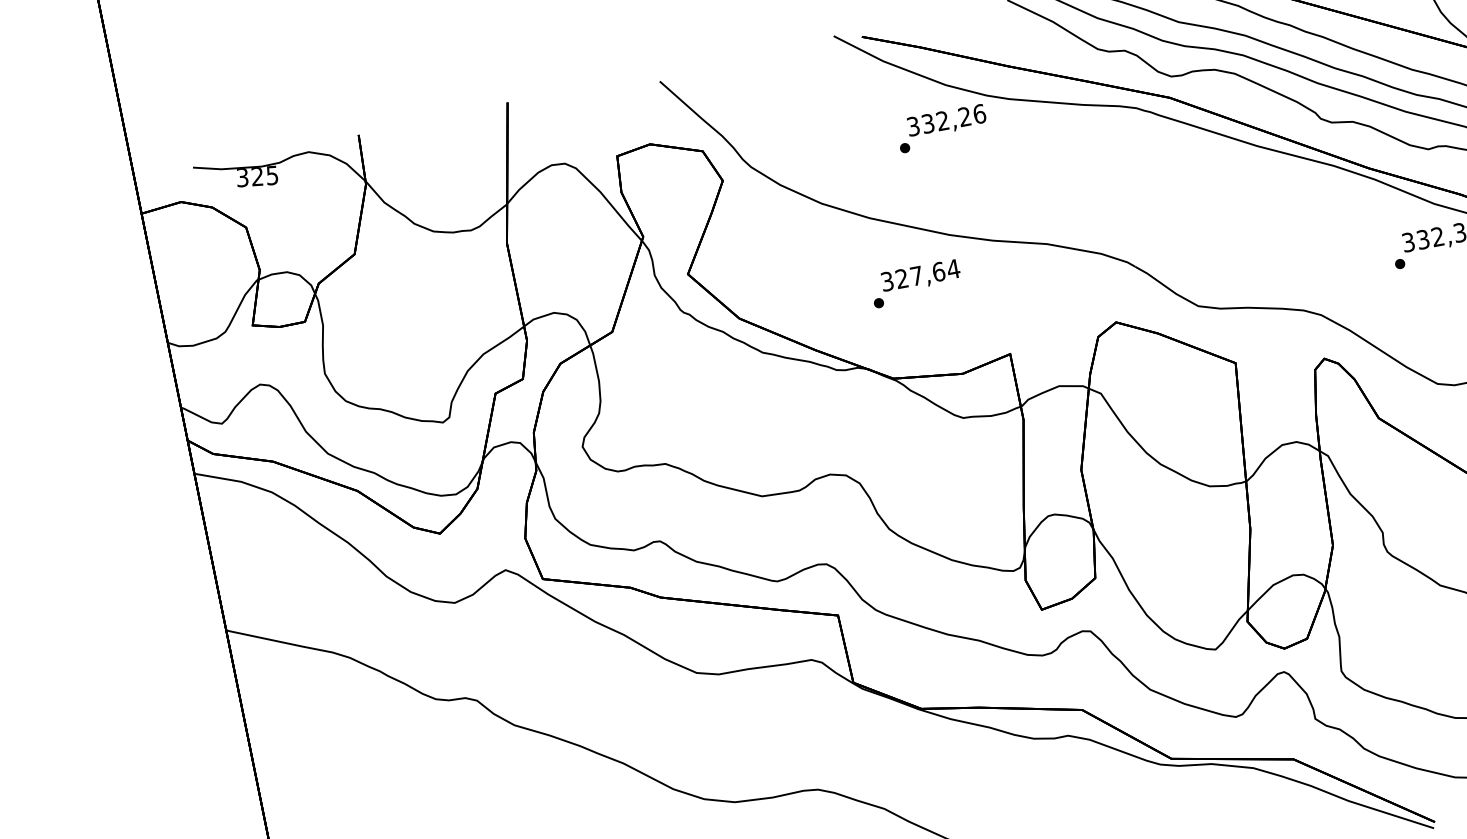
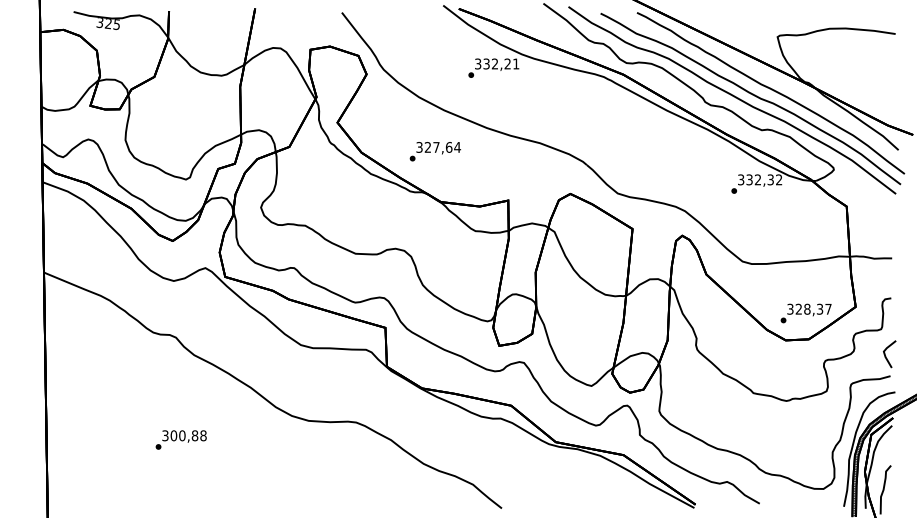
text: (979, 113) -> (516, 63), 332,26 -> 332,21
text: (914, 283) -> (434, 151), moved

